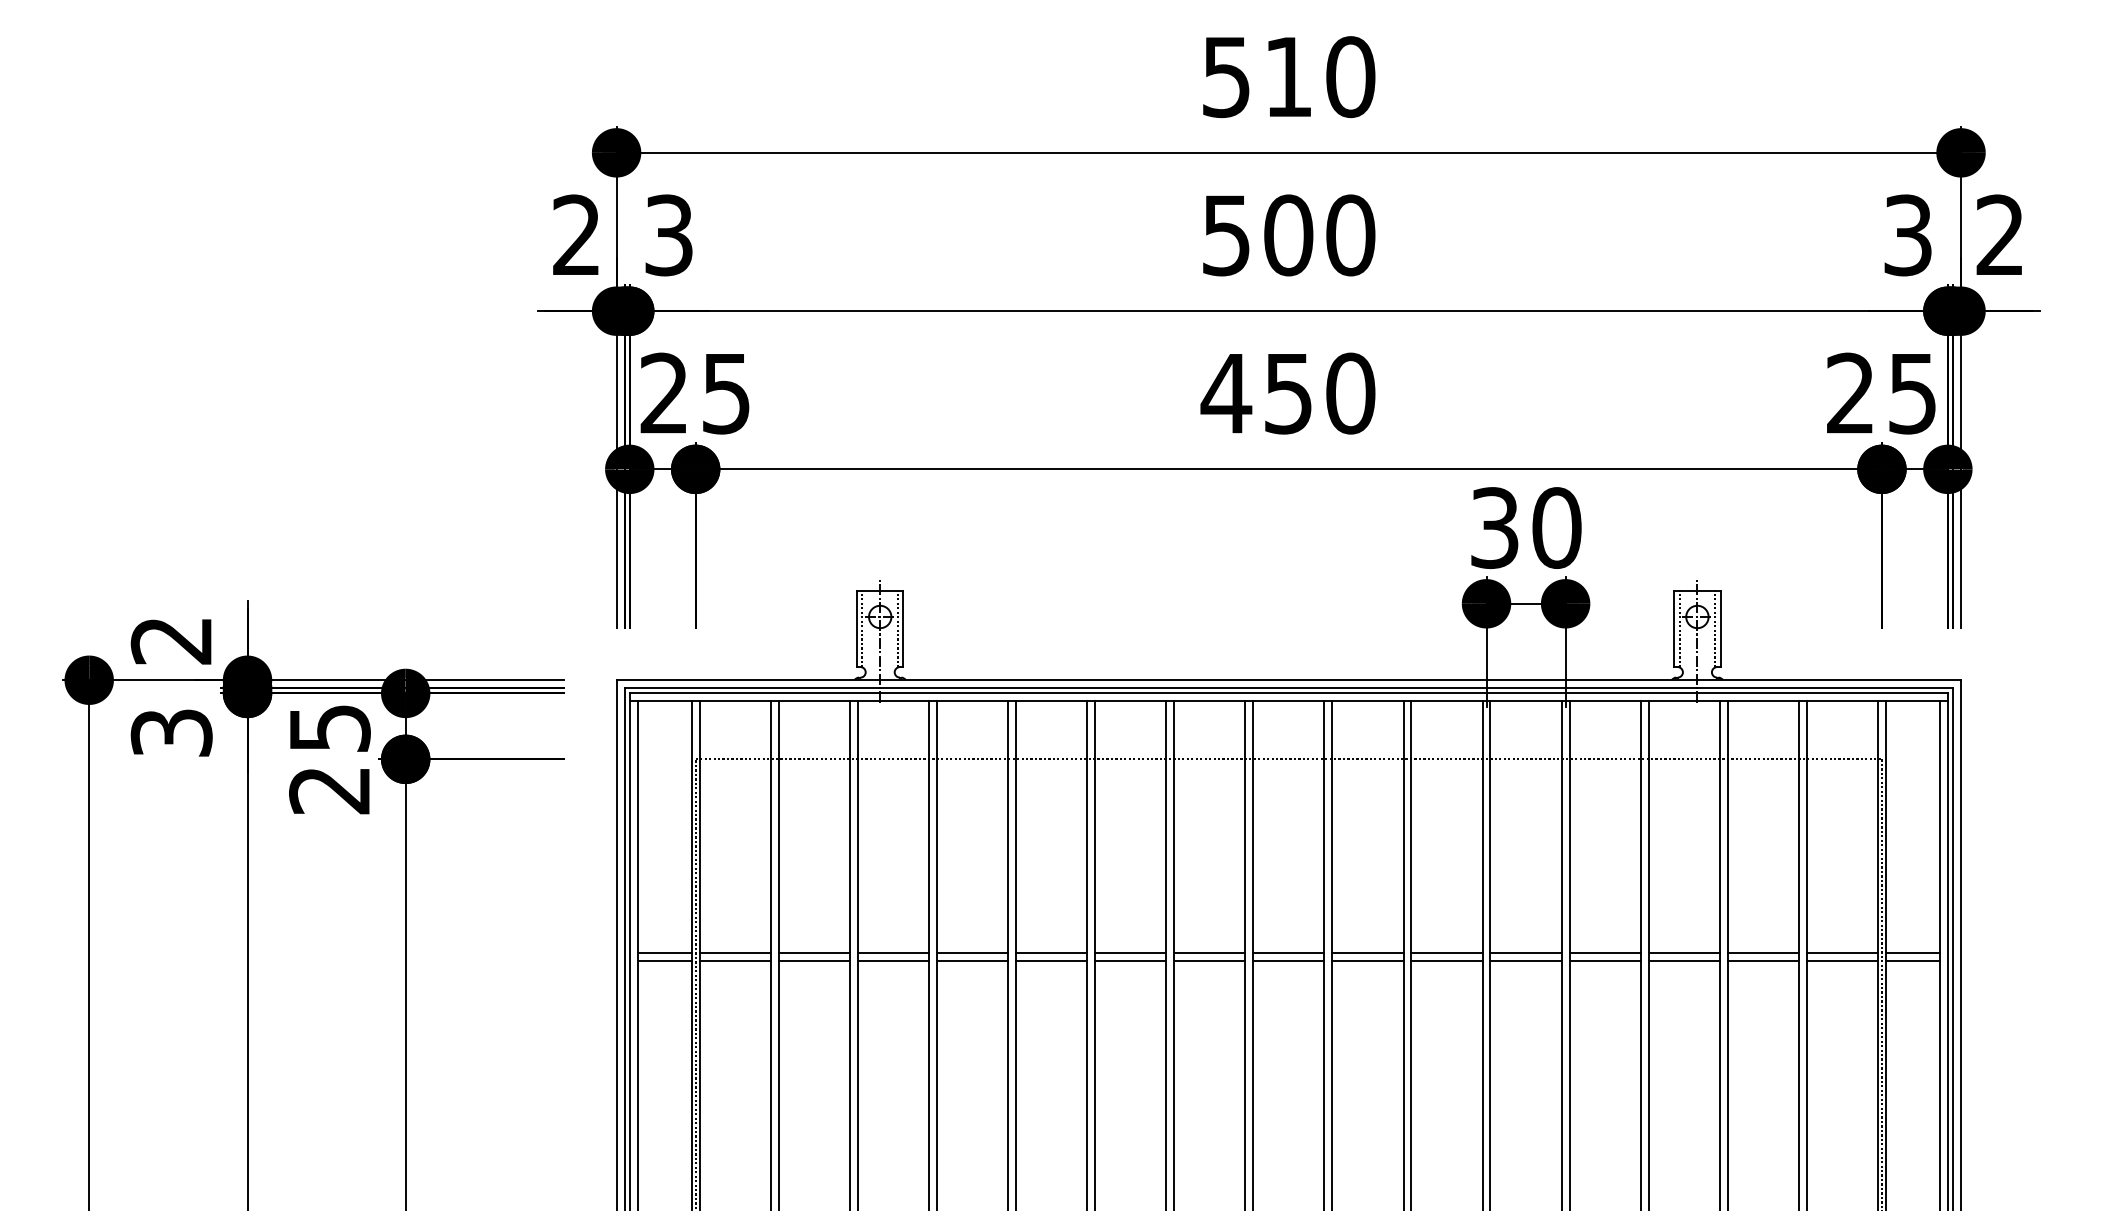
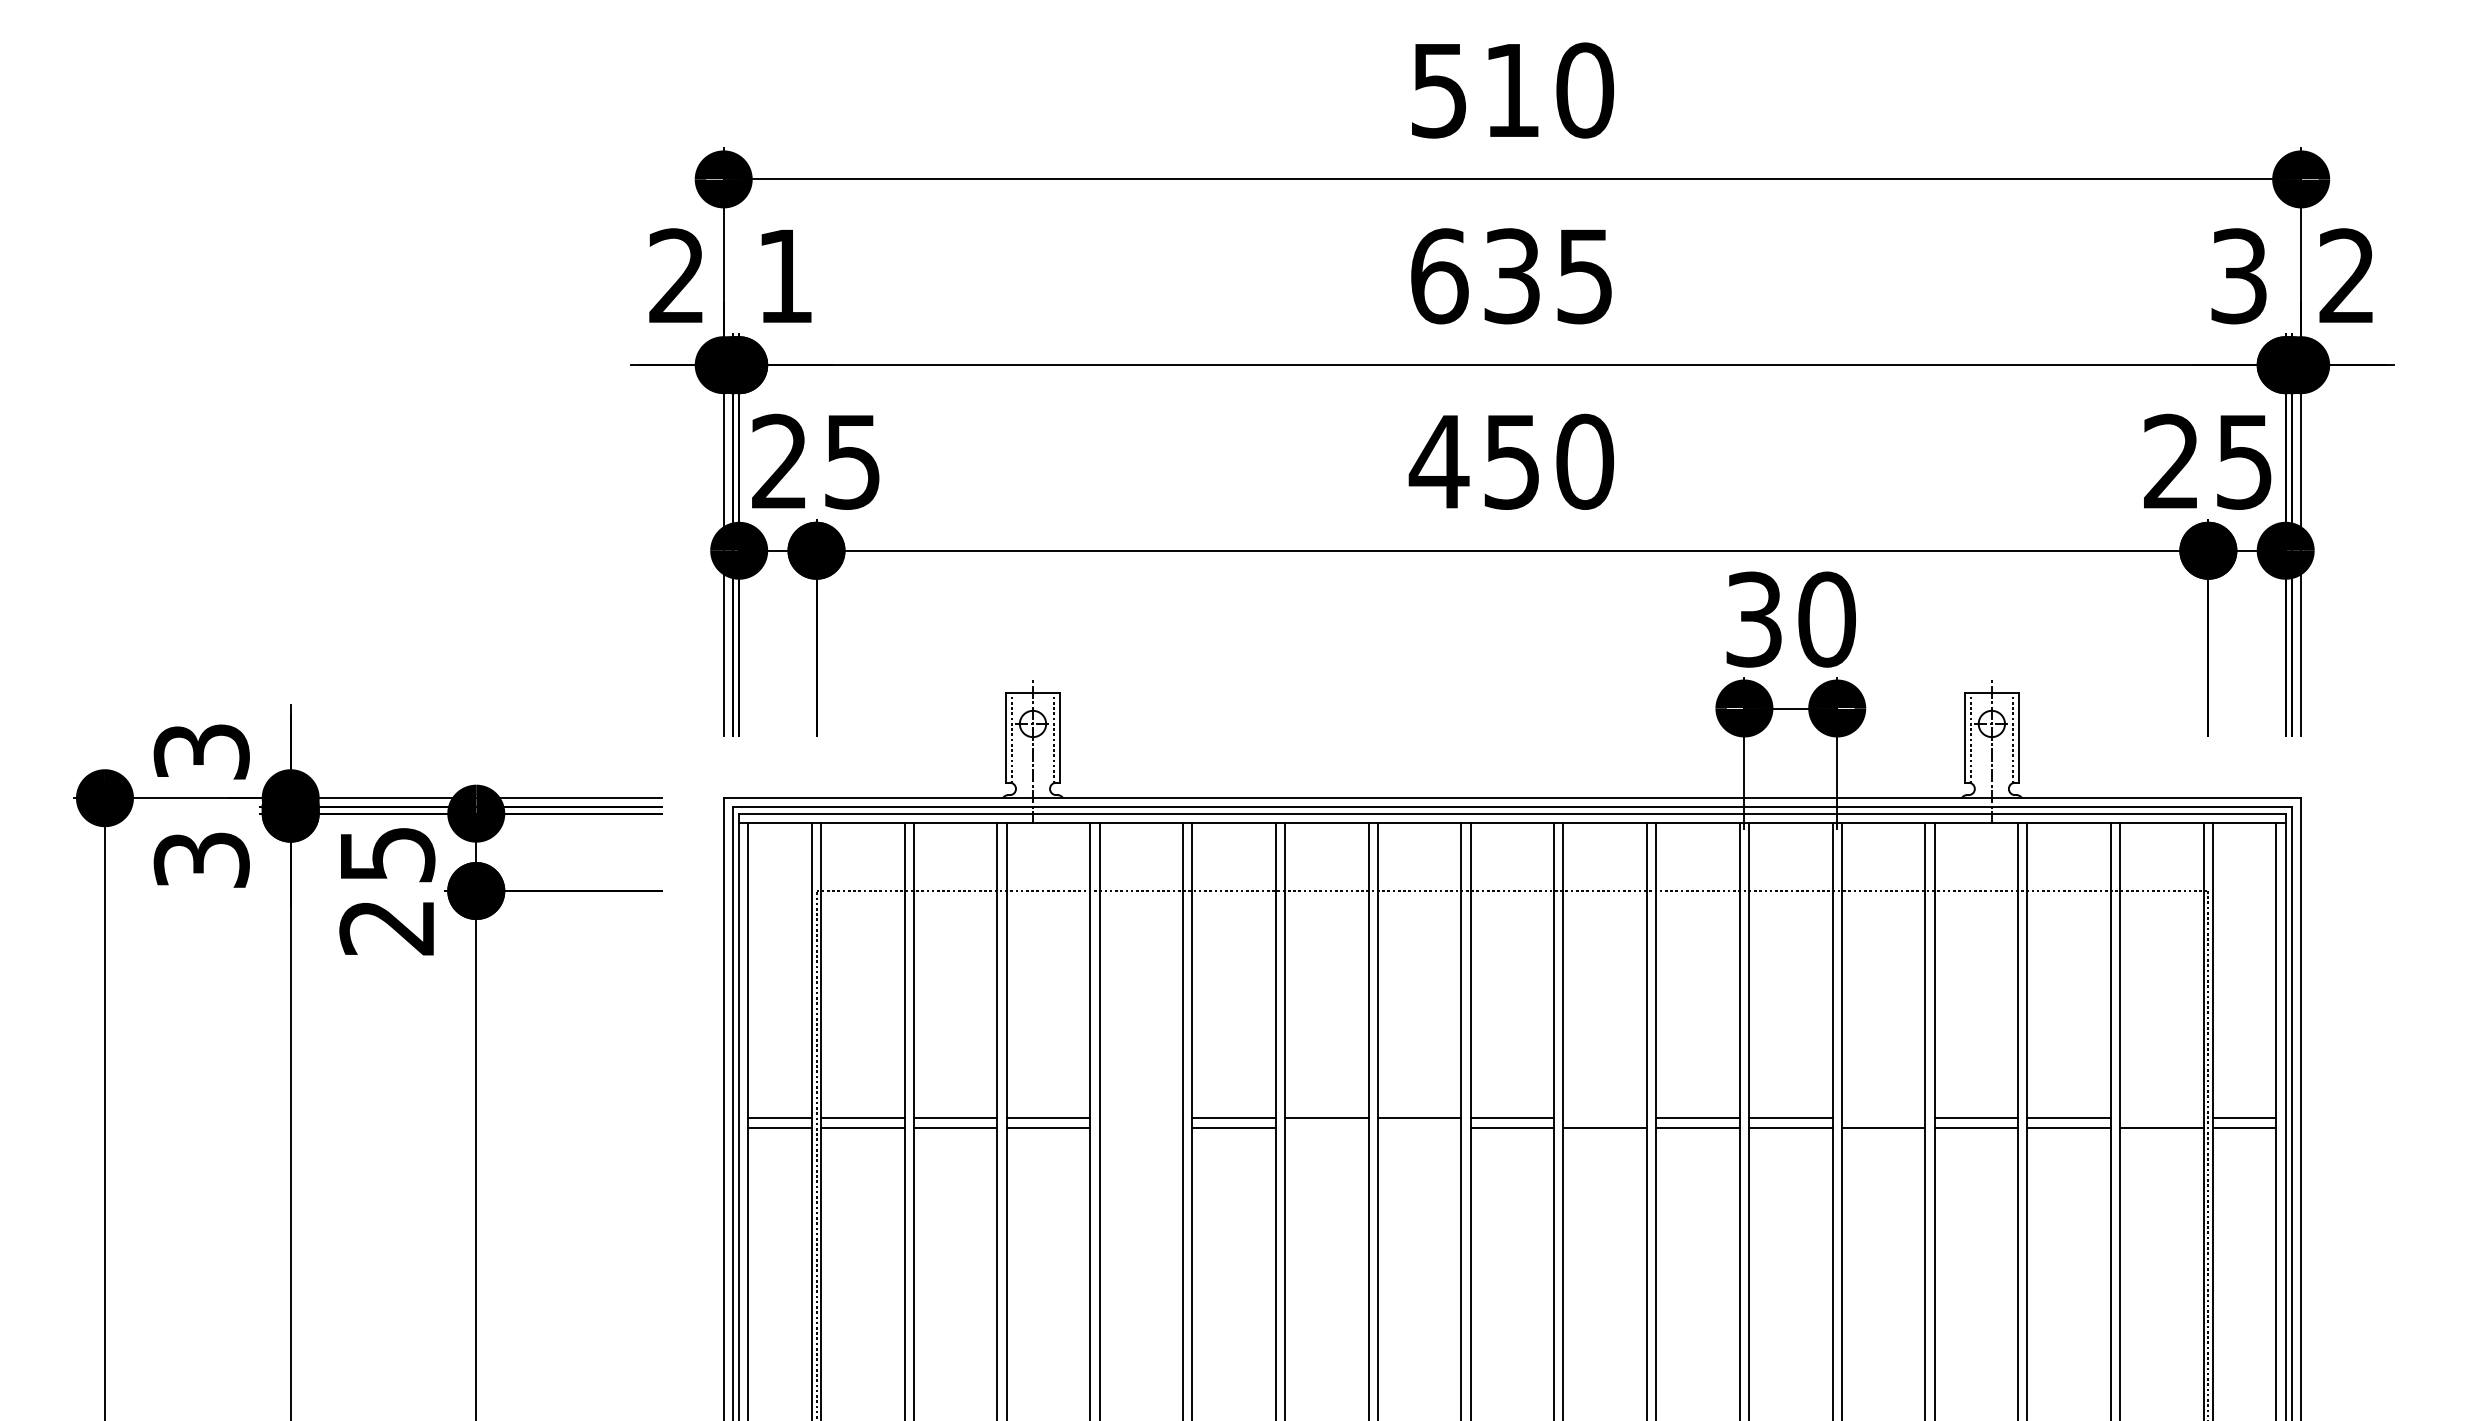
text: (668, 235) -> (784, 276), 3 -> 1
text: (1288, 235) -> (1512, 276), 500 -> 635
text: (171, 640) -> (201, 751), 2 -> 3
line: (972, 953) -> (1141, 1118), removed
line: (1367, 953) -> (1604, 1118), removed
line: (1605, 953) -> (1883, 1118), removed
line: (1842, 953) -> (2161, 1118), removed
line: (972, 960) -> (1141, 1127), removed
line: (1130, 960) -> (1326, 1127), removed
line: (1209, 960) -> (1419, 1127), removed

